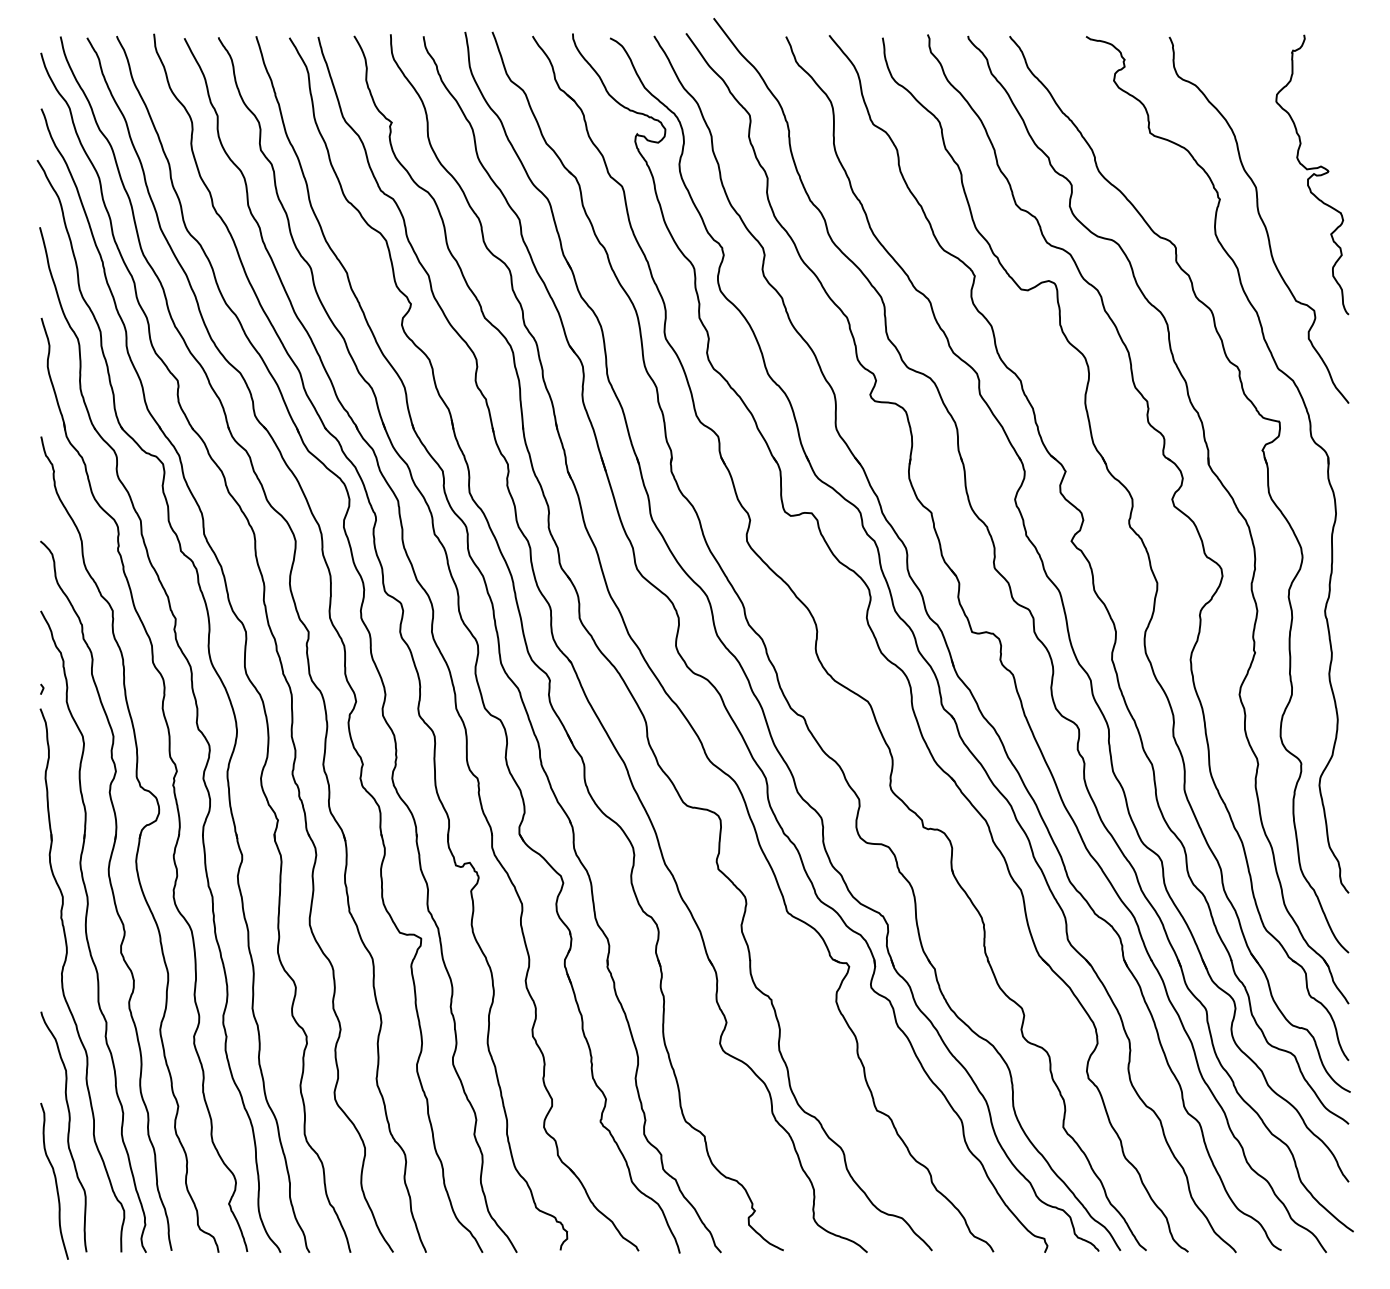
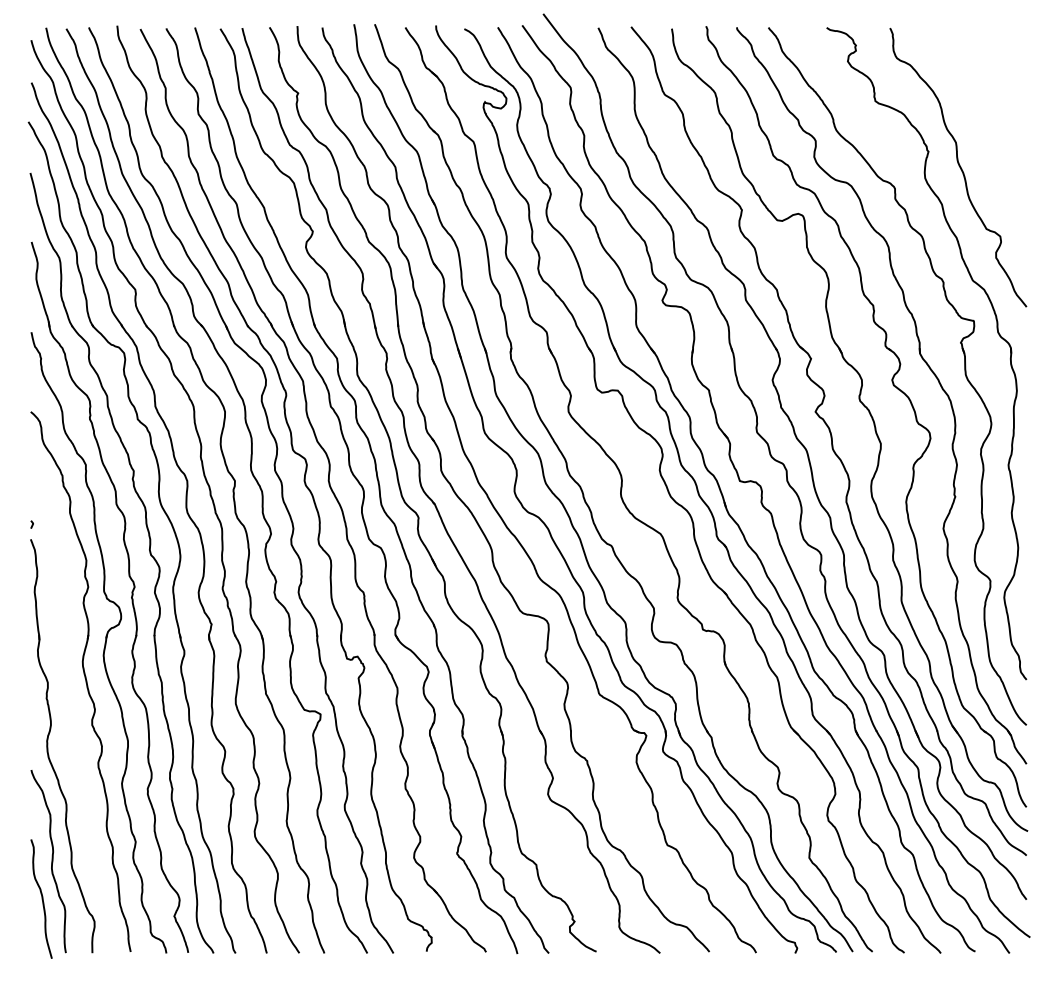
curve: (1312, 174) -> (998, 132), removed
part: (87, 933) -> (66, 710), removed

